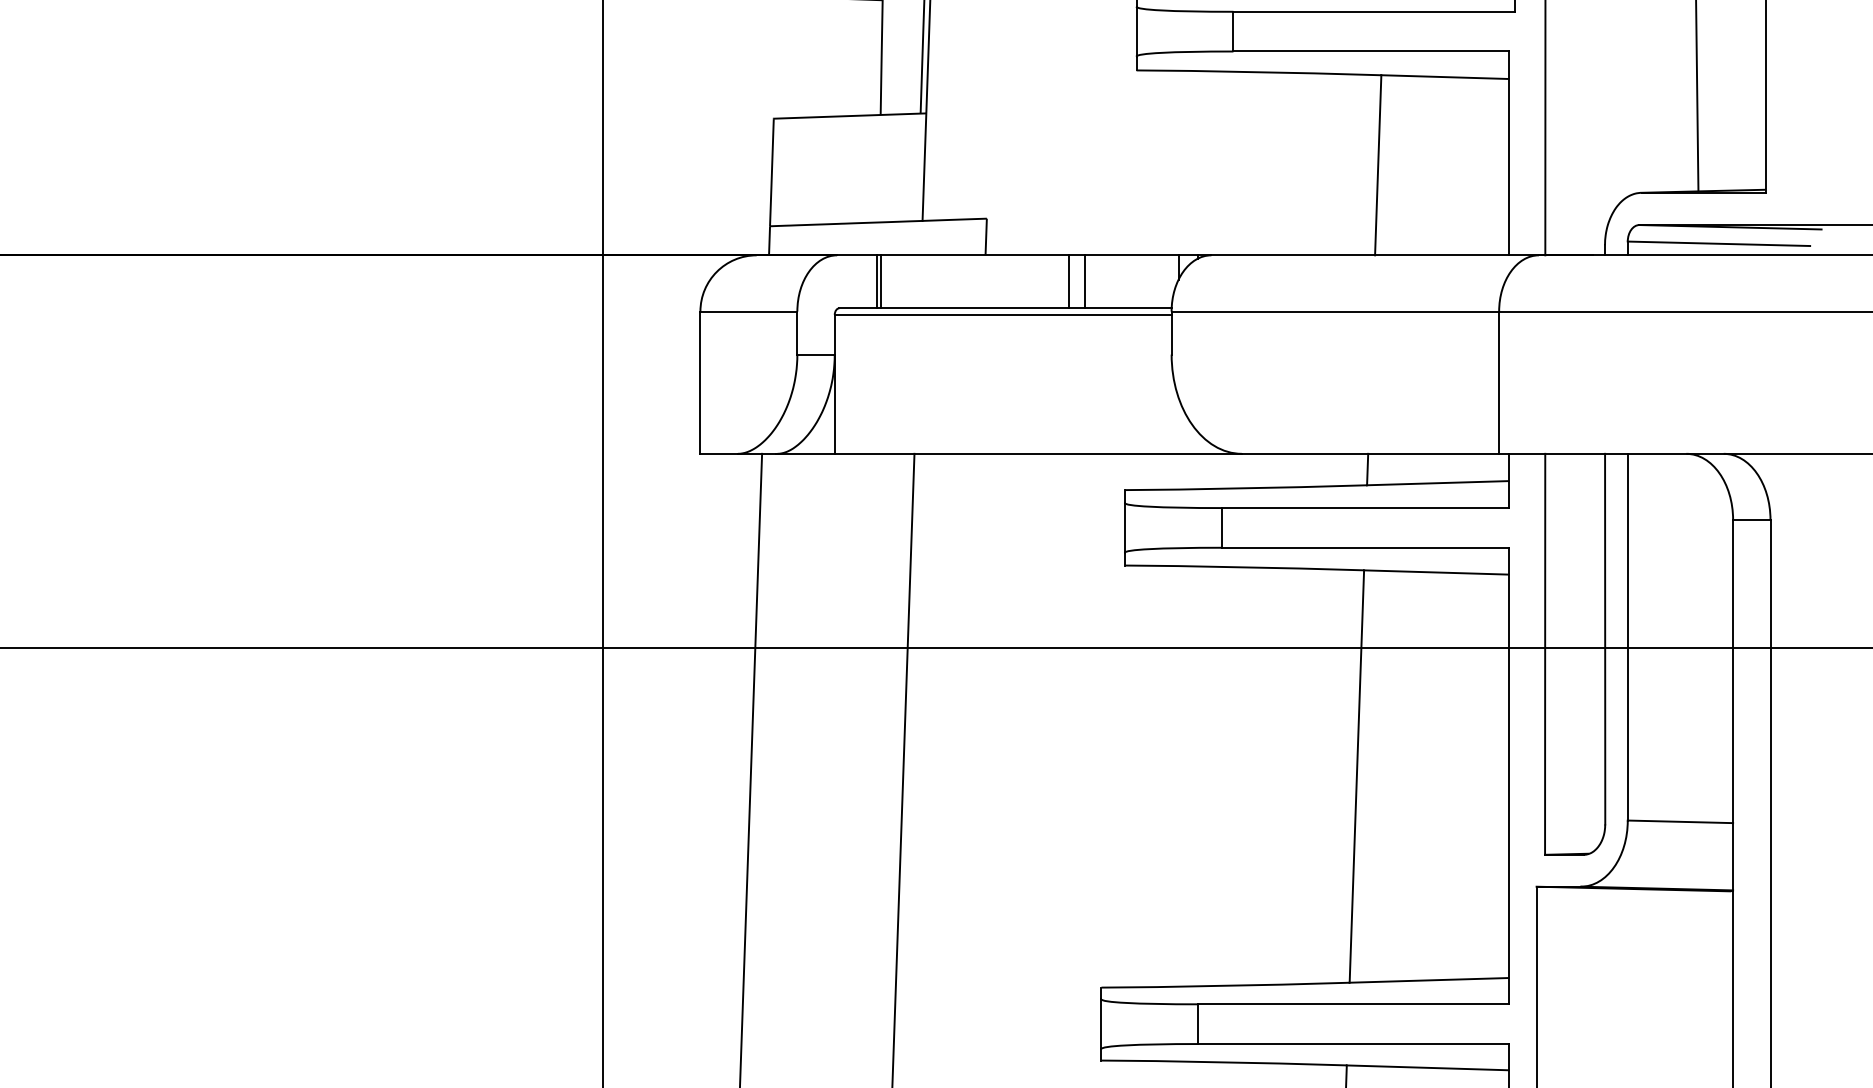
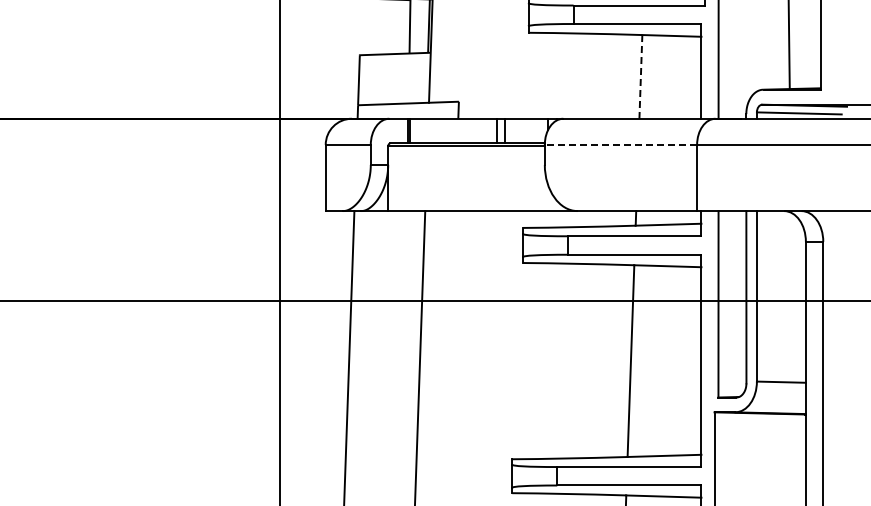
line: (1377, 164) -> (640, 76), solid -> dashed
line: (1334, 310) -> (620, 144), solid -> dashed

